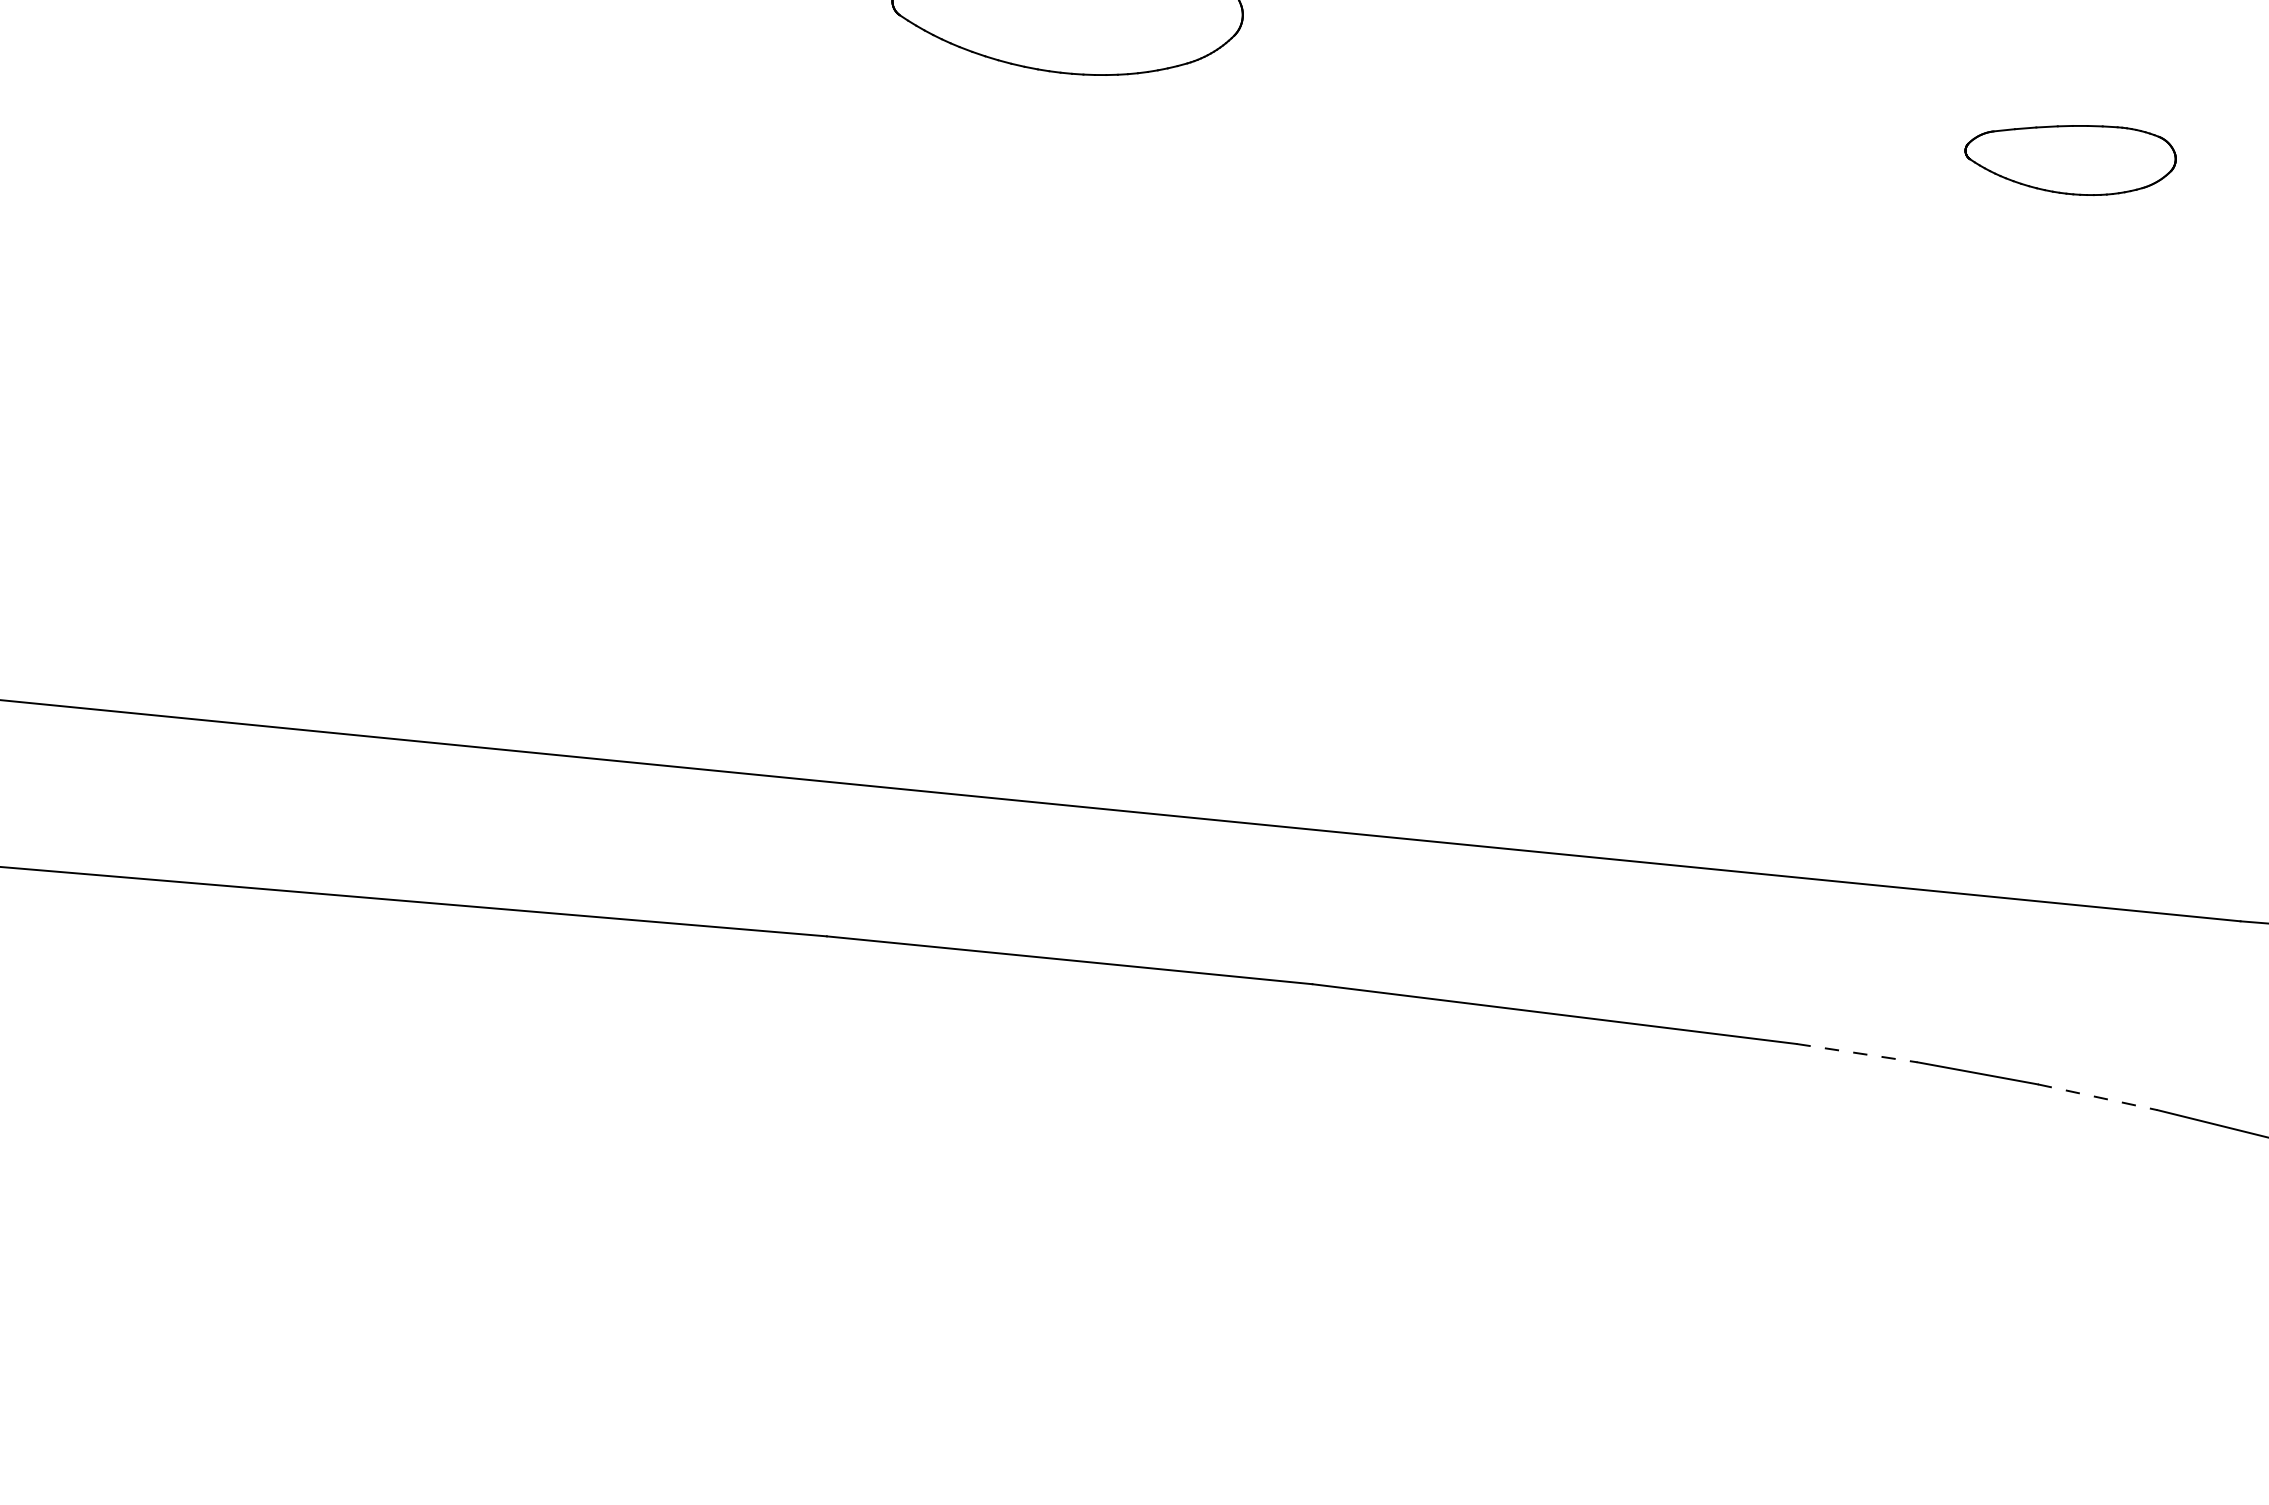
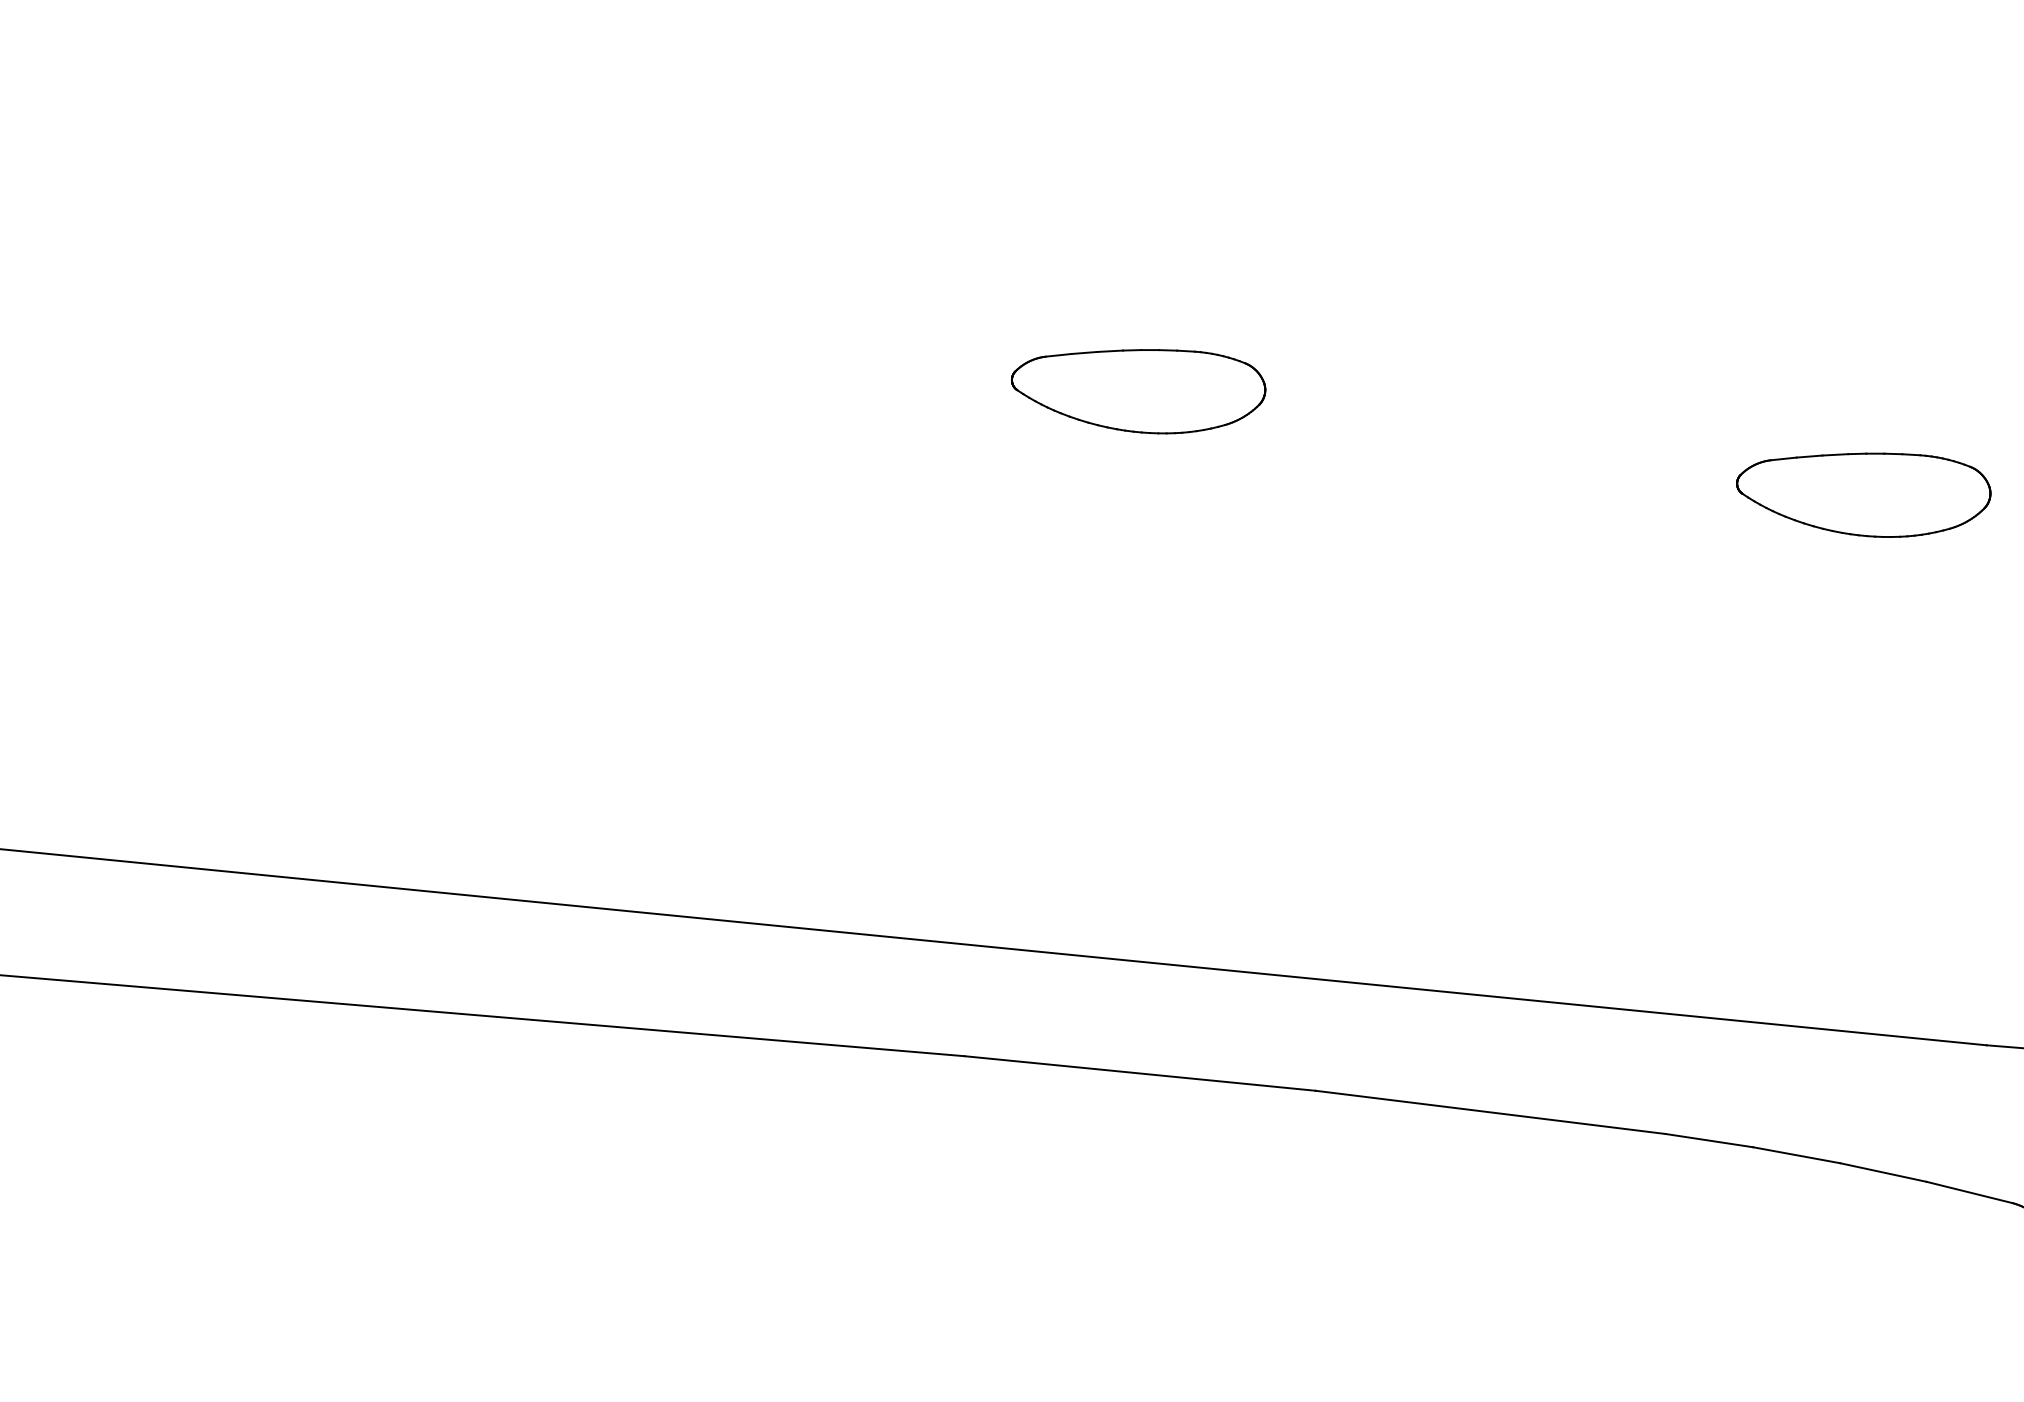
part: (2070, 159) -> (1863, 494), size x1.67
line: (1857, 1052) -> (1709, 1140), dashed -> solid
line: (2097, 1097) -> (1883, 1172), dashed -> solid

